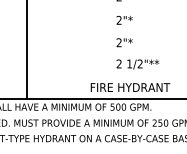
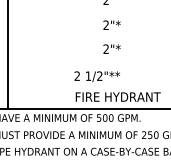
text: (137, 64) -> (96, 76), moved

